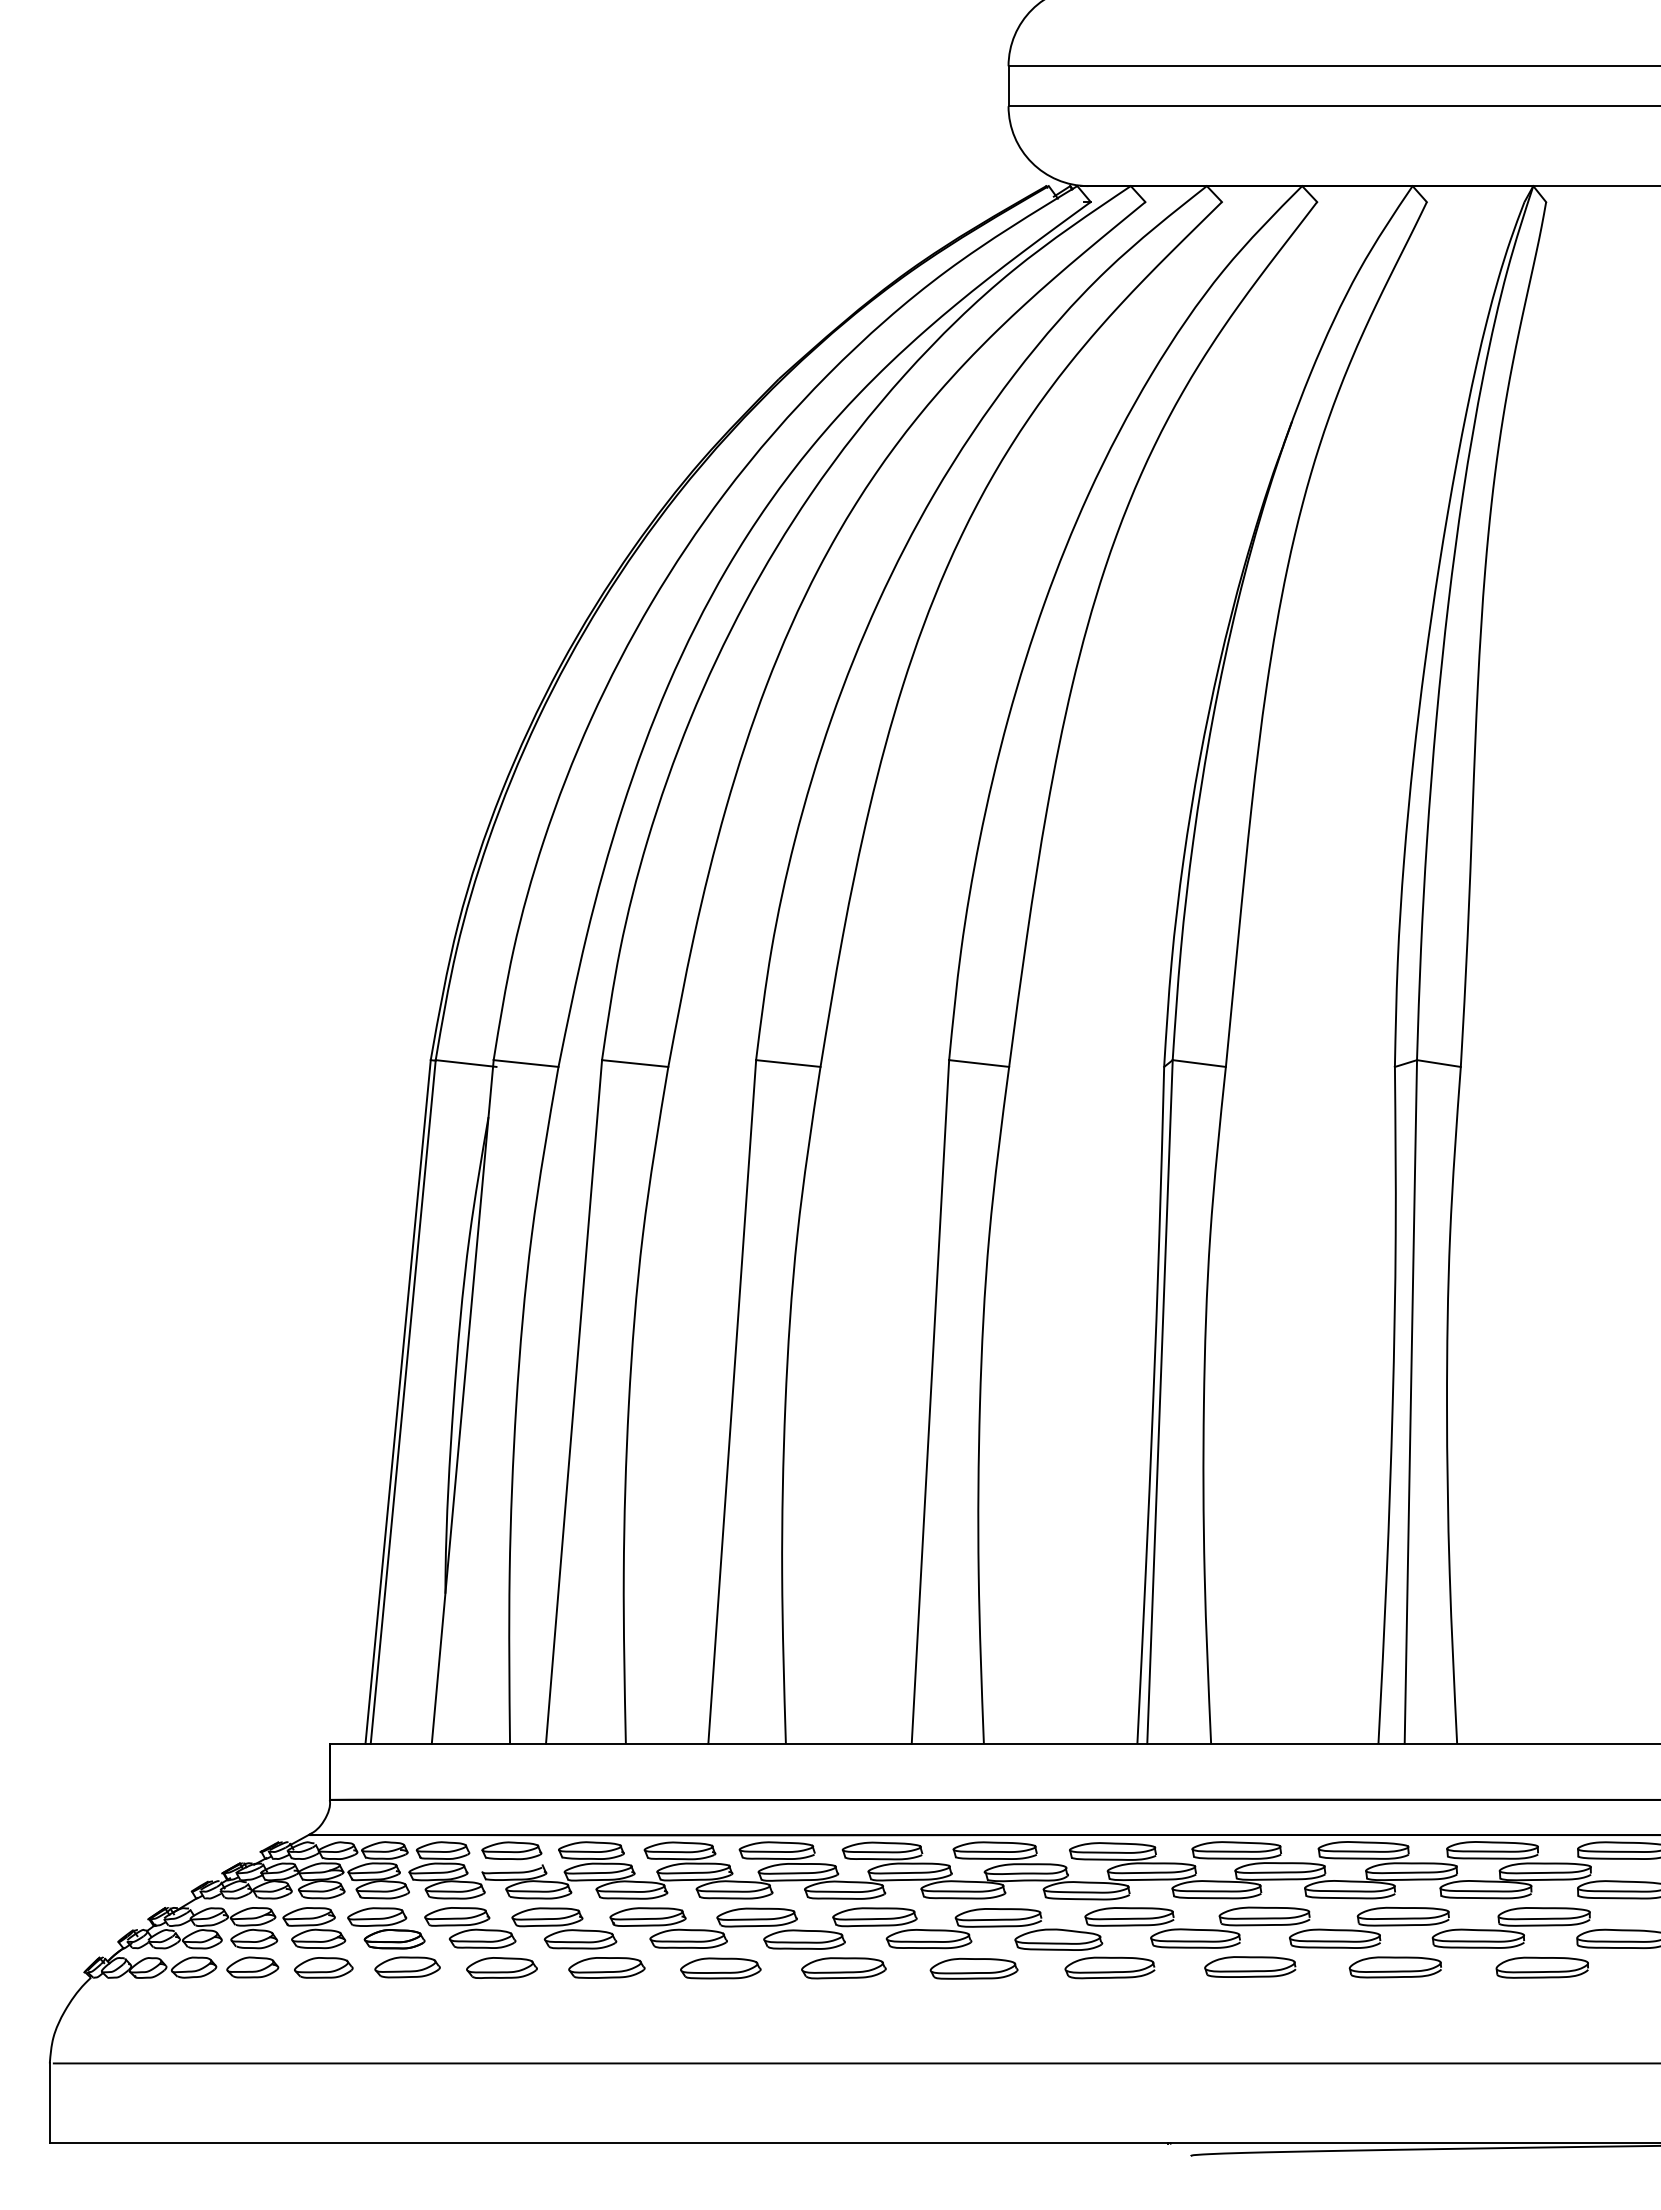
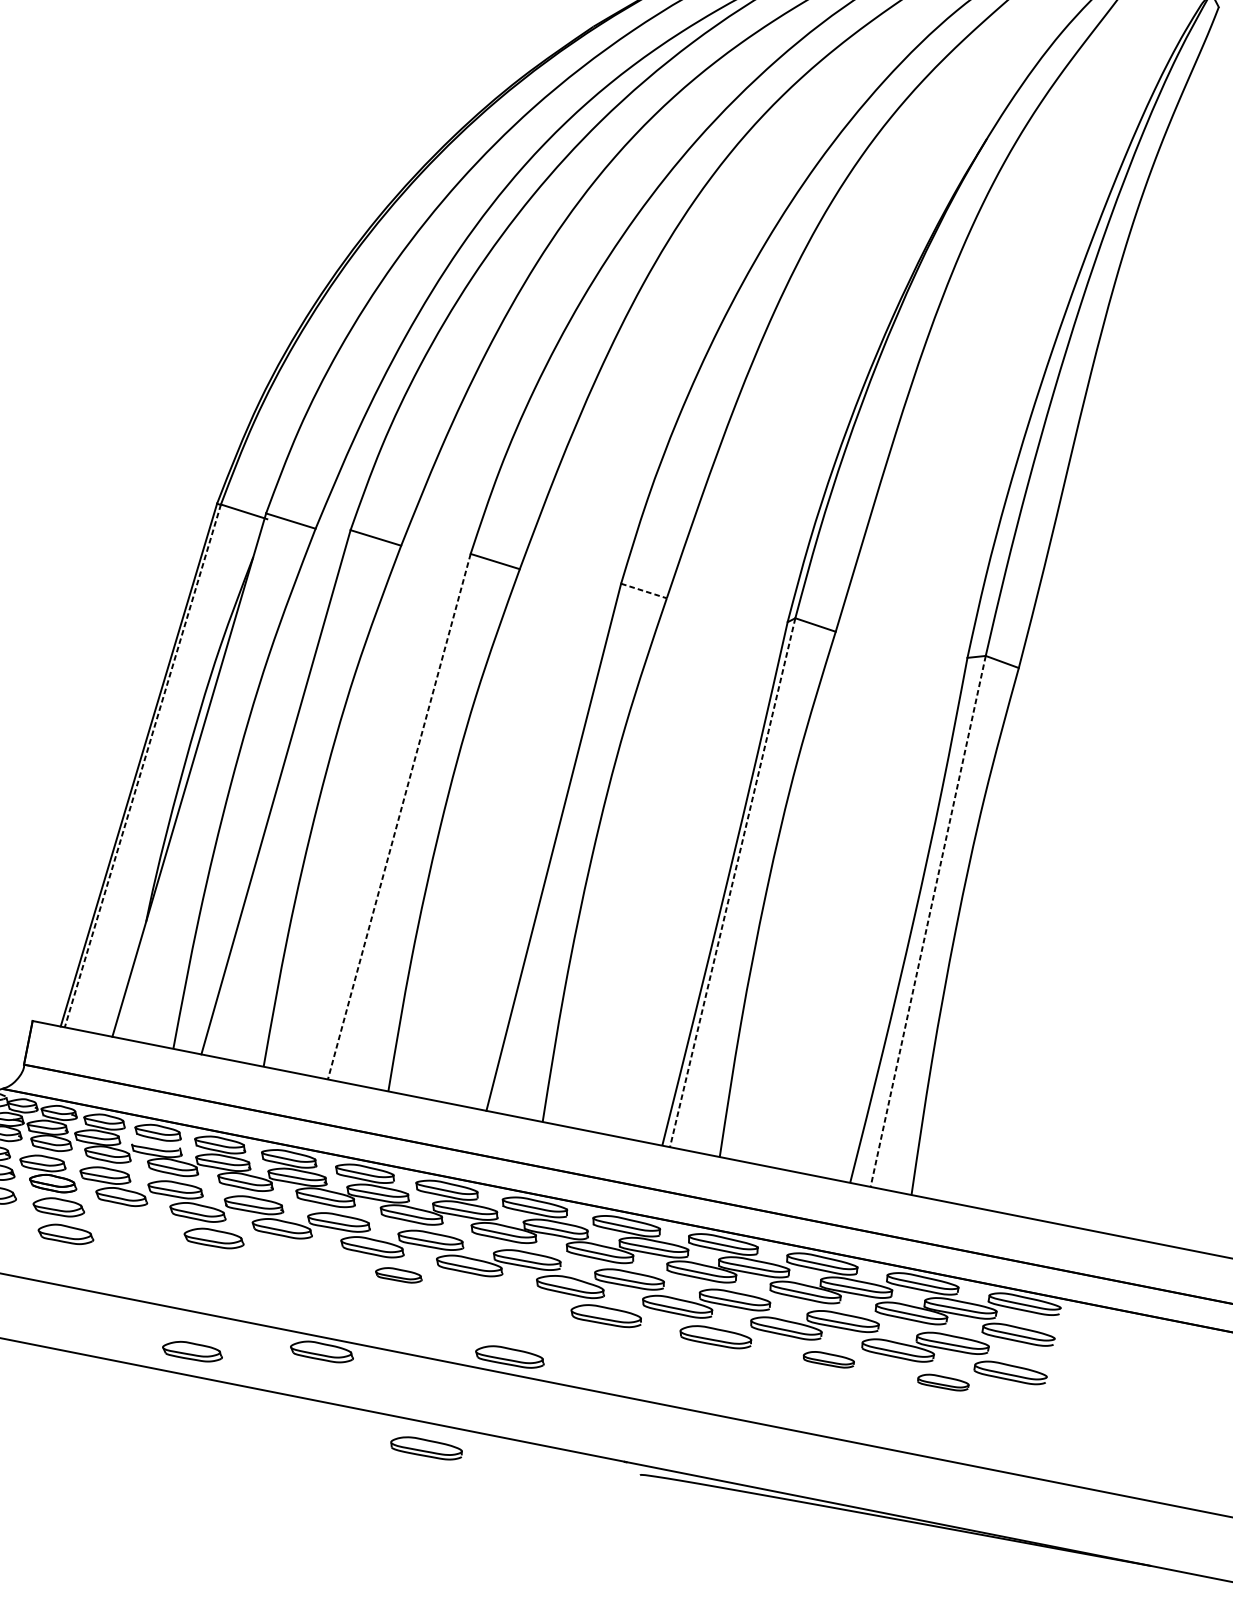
line: (979, 1063) -> (644, 591), solid -> dashed
line: (403, 1402) -> (143, 766), solid -> dashed
line: (732, 1402) -> (399, 817), solid -> dashed
line: (1159, 1402) -> (732, 883), solid -> dashed
line: (1410, 1402) -> (927, 921), solid -> dashed
part: (501, 1967) -> (65, 1233), moved
part: (1394, 1967) -> (828, 1359), size x0.7
part: (1541, 1967) -> (942, 1382), size x0.7
part: (720, 1968) -> (321, 1351), moved
part: (843, 1968) -> (398, 1275), size x0.7
part: (973, 1968) -> (509, 1356), moved
part: (607, 2112) -> (192, 1351), added
part: (920, 2174) -> (426, 1447), added

